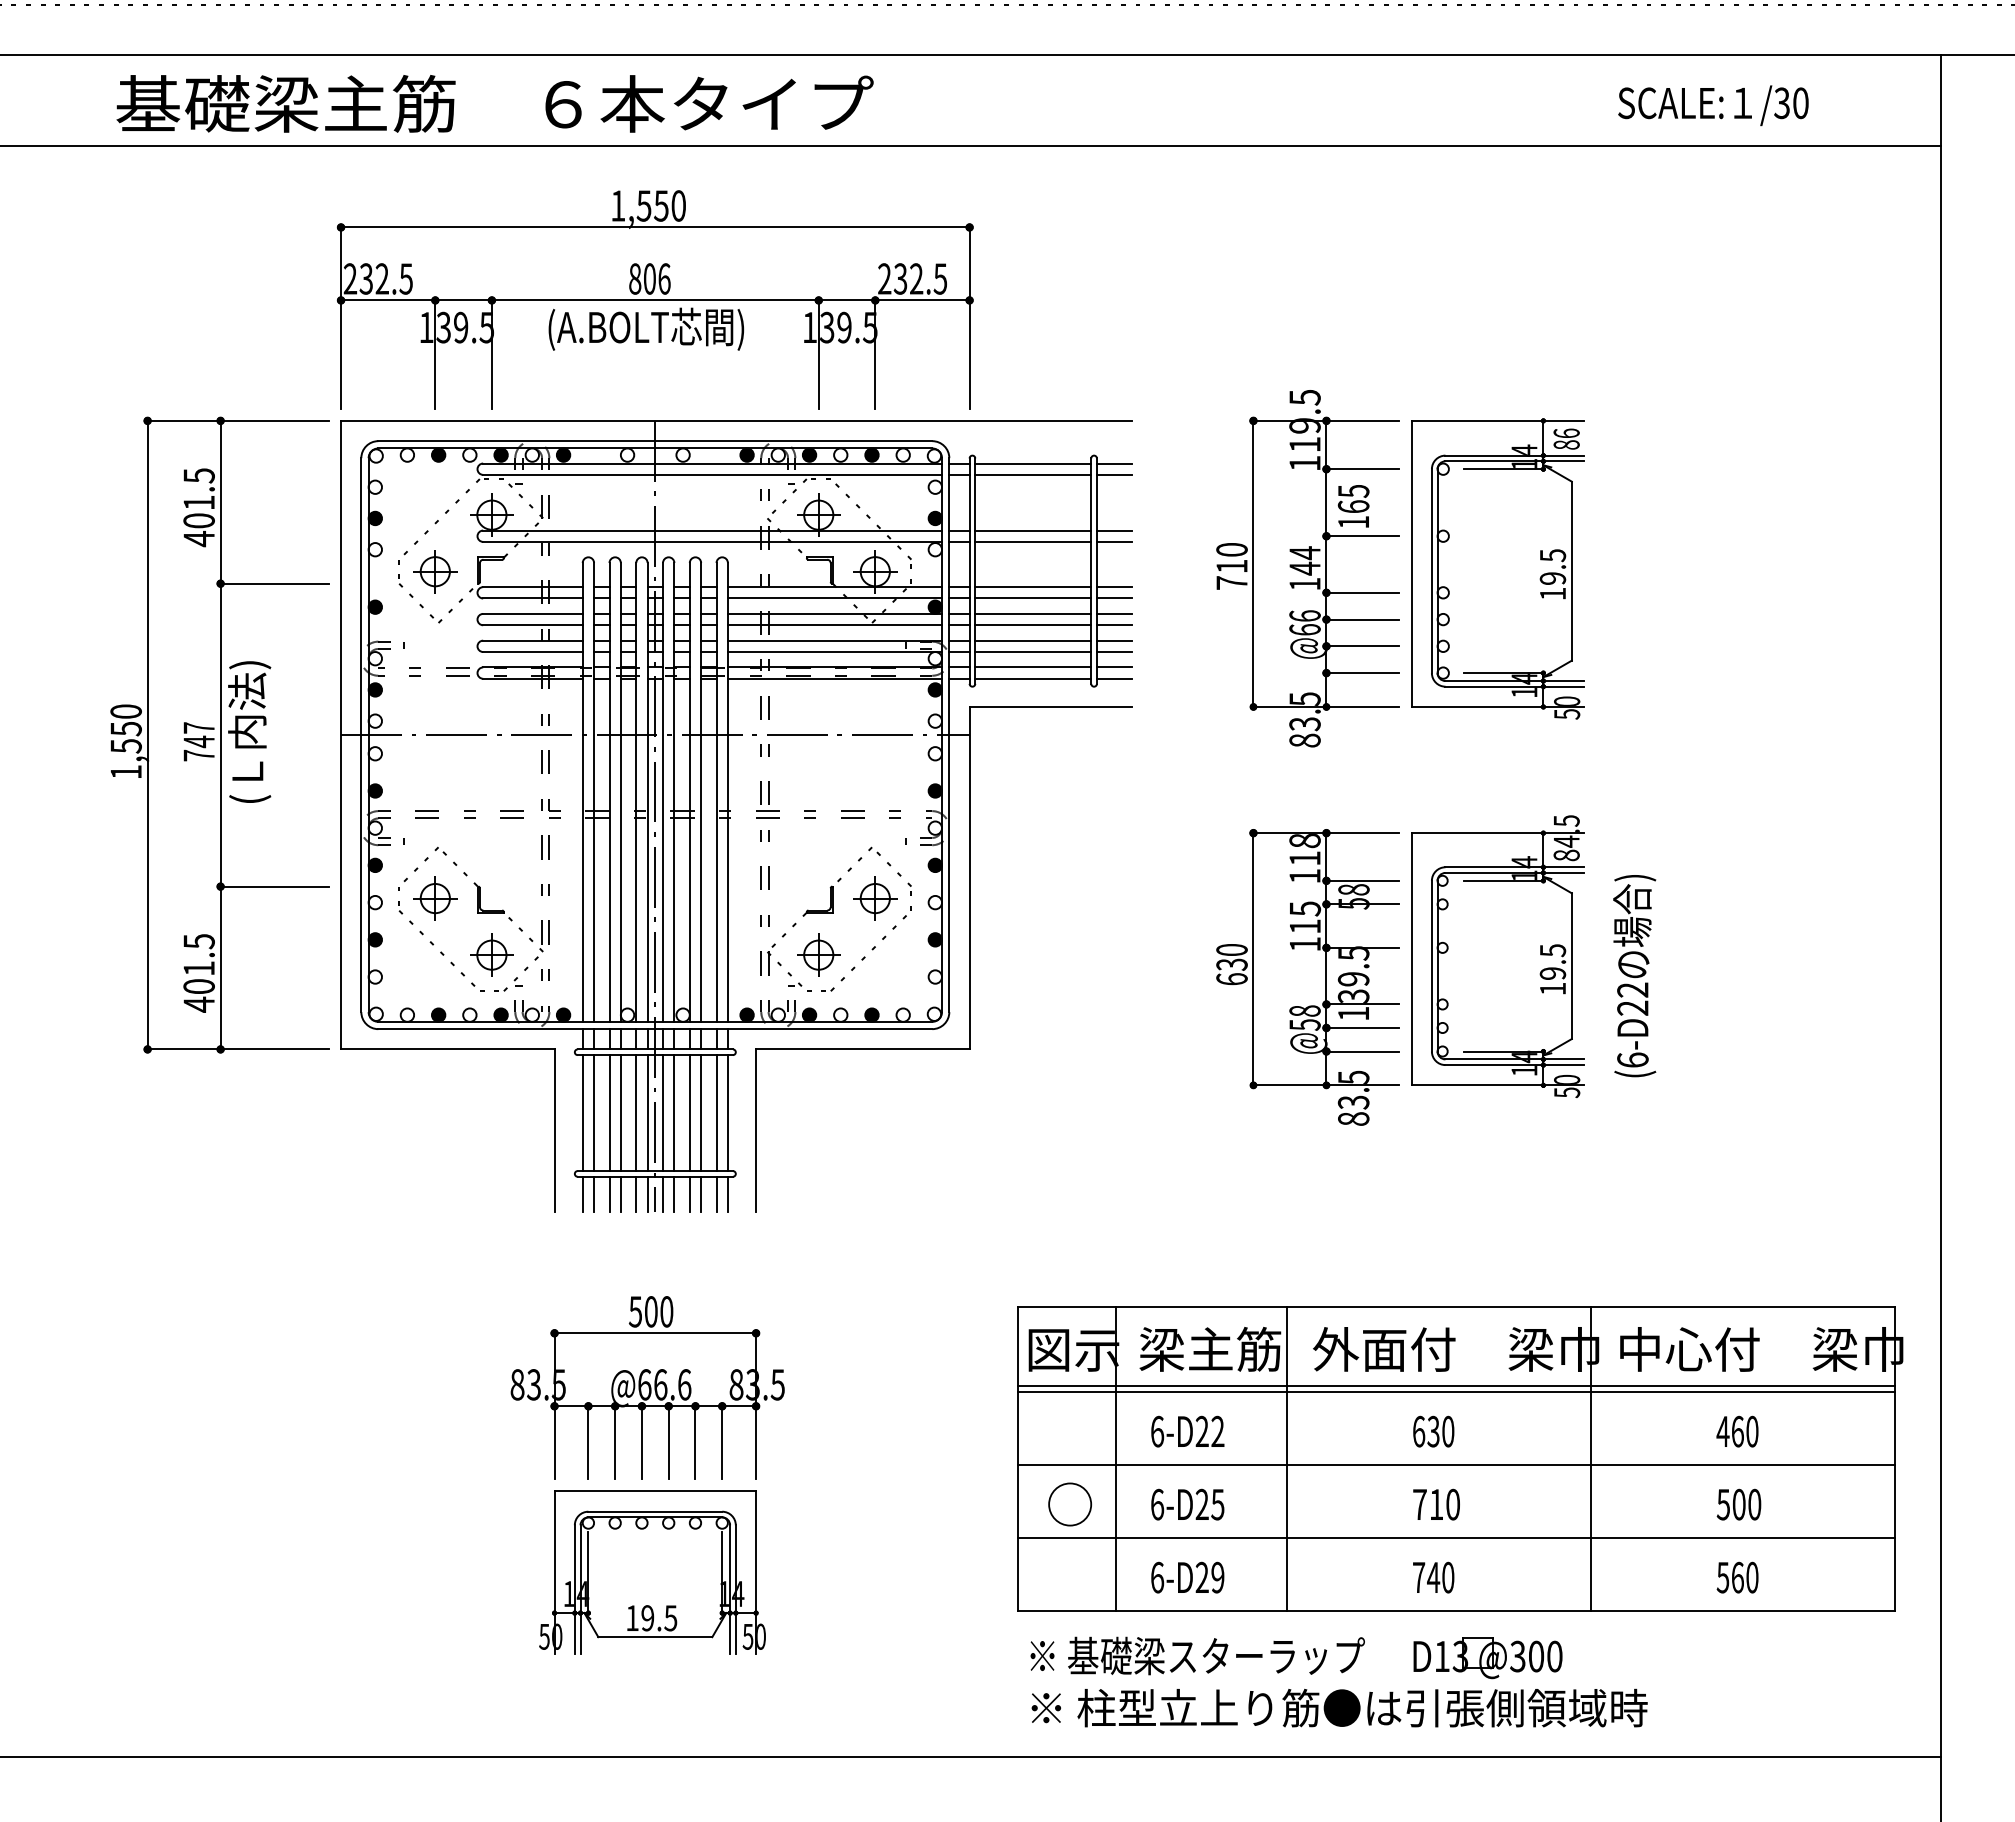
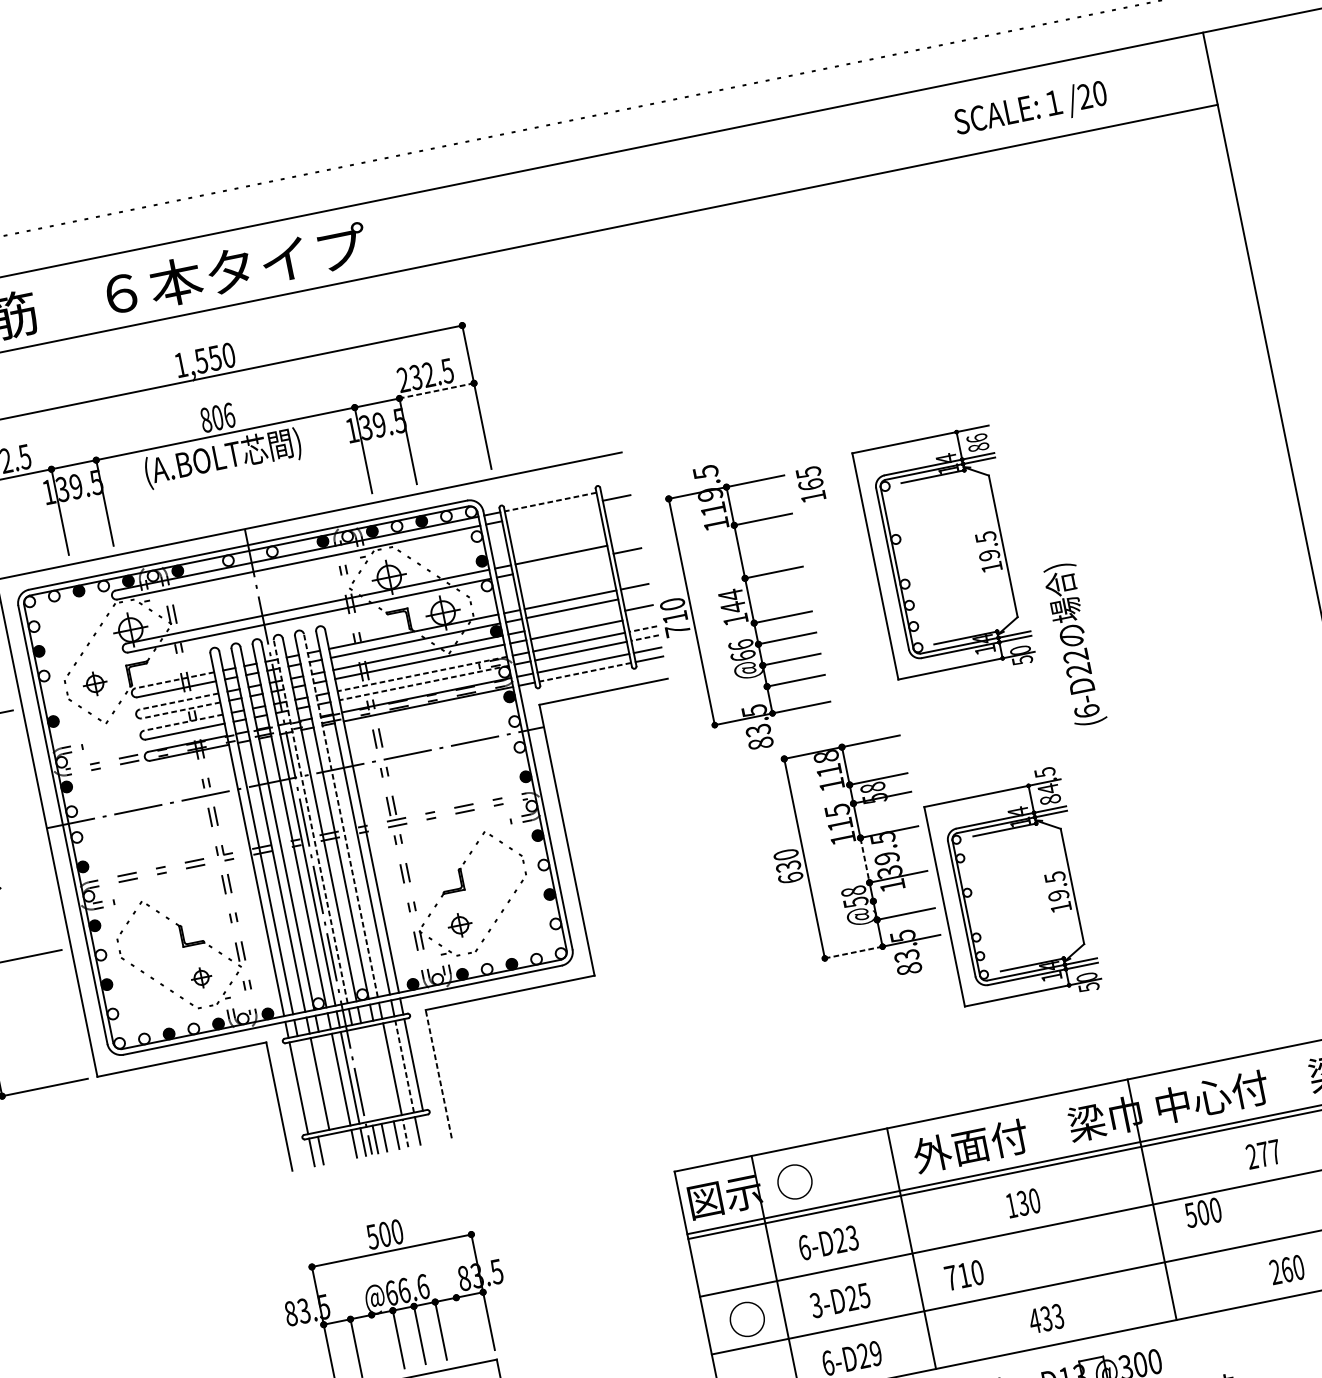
text: (1781, 103) -> (1084, 96), /30 -> /20
line: (921, 300) -> (436, 391), solid -> dashed
line: (1033, 463) -> (550, 501), solid -> dashed
line: (1113, 463) -> (614, 489), removed
line: (1033, 474) -> (552, 510), removed
line: (1113, 530) -> (624, 542), removed
line: (1033, 541) -> (563, 563), removed
part: (1307, 568) -> (735, 606), moved
part: (1497, 568) -> (944, 556), moved
part: (435, 571) -> (95, 683), size x0.7
line: (532, 587) -> (174, 680), solid -> dashed
line: (1113, 598) -> (635, 595), removed
line: (532, 613) -> (178, 701), solid -> dashed
line: (1033, 613) -> (574, 620), removed
line: (532, 625) -> (180, 710), solid -> dashed
line: (1113, 625) -> (640, 617), removed
line: (532, 640) -> (183, 722), solid -> dashed
line: (834, 640) -> (421, 673), solid -> dashed
line: (1113, 640) -> (642, 629), solid -> dashed
line: (834, 652) -> (423, 683), solid -> dashed
line: (1113, 652) -> (644, 638), solid -> dashed
line: (1033, 678) -> (585, 672), solid -> dashed
line: (663, 791) -> (310, 820), solid -> dashed
line: (701, 791) -> (341, 814), solid -> dashed
part: (435, 898) -> (147, 942), removed
part: (875, 898) -> (495, 871), removed
part: (491, 954) -> (201, 977), size x0.6
part: (818, 954) -> (459, 924), size x0.7
part: (1497, 956) -> (1012, 890), moved
line: (1326, 975) -> (864, 859), solid -> dashed
text: (1634, 976) -> (1074, 644), moved
line: (1362, 1027) -> (901, 895), removed
line: (1290, 1085) -> (854, 952), solid -> dashed
line: (594, 1113) -> (308, 1086), removed
line: (620, 1113) -> (328, 1082), removed
line: (663, 1113) -> (362, 1075), removed
line: (674, 1113) -> (371, 1073), removed
line: (689, 1113) -> (383, 1071), removed
line: (716, 1113) -> (404, 1067), solid -> dashed
line: (756, 1130) -> (439, 1074), solid -> dashed
line: (609, 1193) -> (332, 1147), removed
line: (620, 1193) -> (341, 1145), removed
line: (701, 1193) -> (405, 1132), solid -> dashed
line: (727, 1193) -> (426, 1128), removed
text: (1210, 1348) -> (833, 1173), 梁主筋 -> ○
text: (1217, 1431) -> (852, 1237), 6-D22 -> 6-D23
text: (1419, 1431) -> (1011, 1205), 630 -> 130
text: (1737, 1431) -> (1263, 1154), 460 -> 277
line: (615, 1442) -> (377, 1343), removed
line: (722, 1442) -> (462, 1326), removed
text: (1157, 1504) -> (816, 1305), 6-D25 -> 3-D25
text: (1436, 1504) -> (964, 1275), moved
text: (1738, 1504) -> (1202, 1212), moved
text: (1433, 1577) -> (1046, 1318), 740 -> 433
text: (1722, 1577) -> (1275, 1272), 560 -> 260

